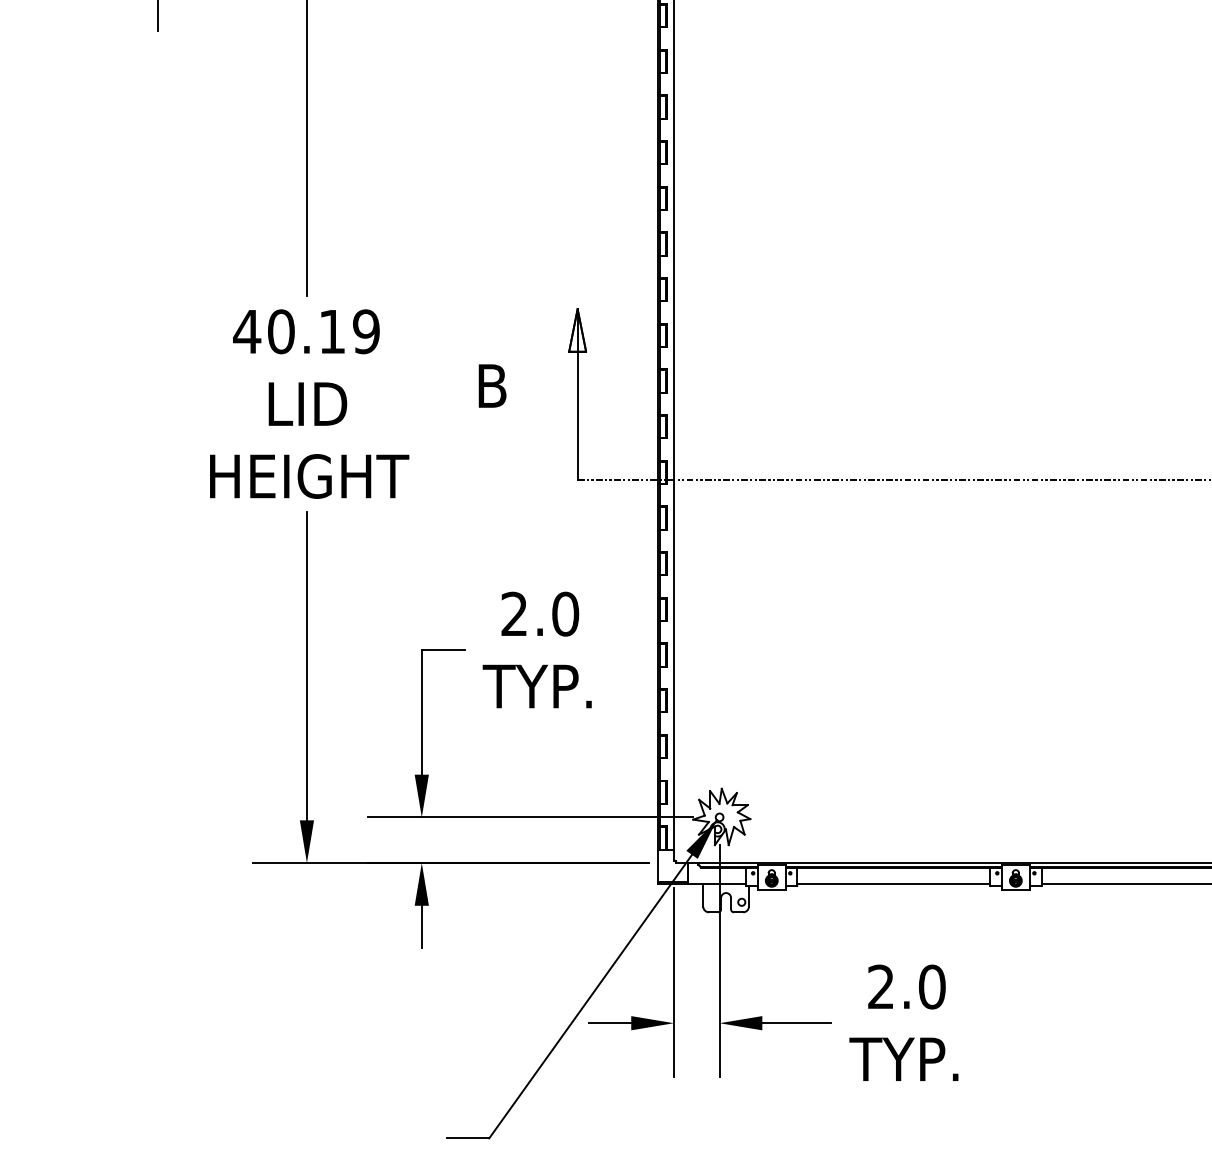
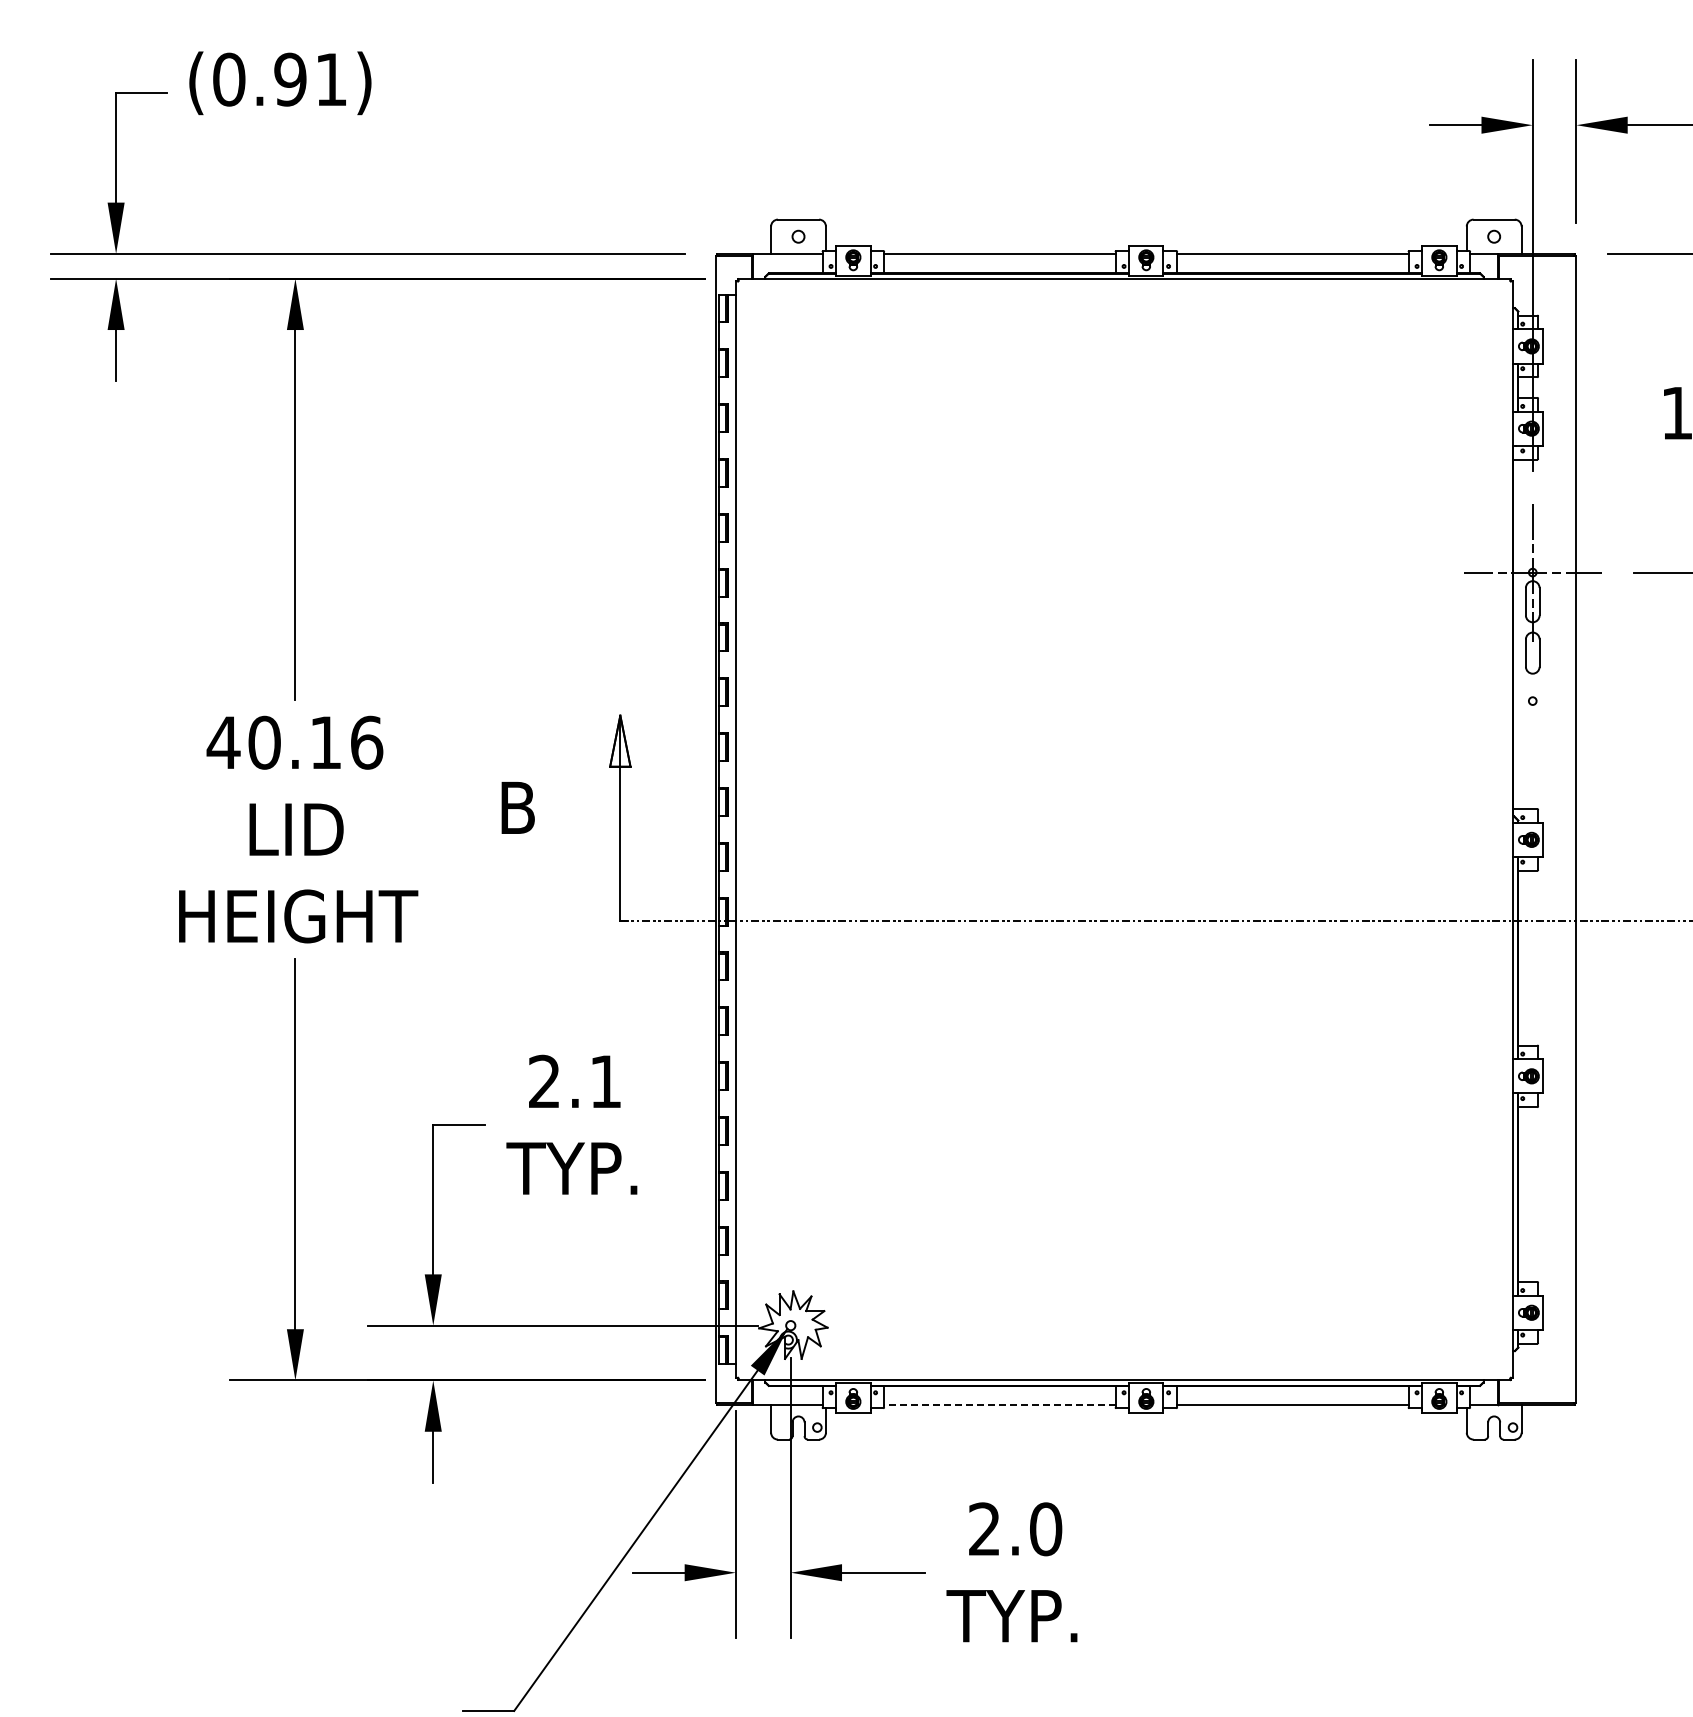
text: (366, 331) -> (366, 742), 40.19 -> 40.16
text: (565, 613) -> (605, 1081), 2.0 -> 2.1
line: (893, 883) -> (999, 1405), solid -> dashed

